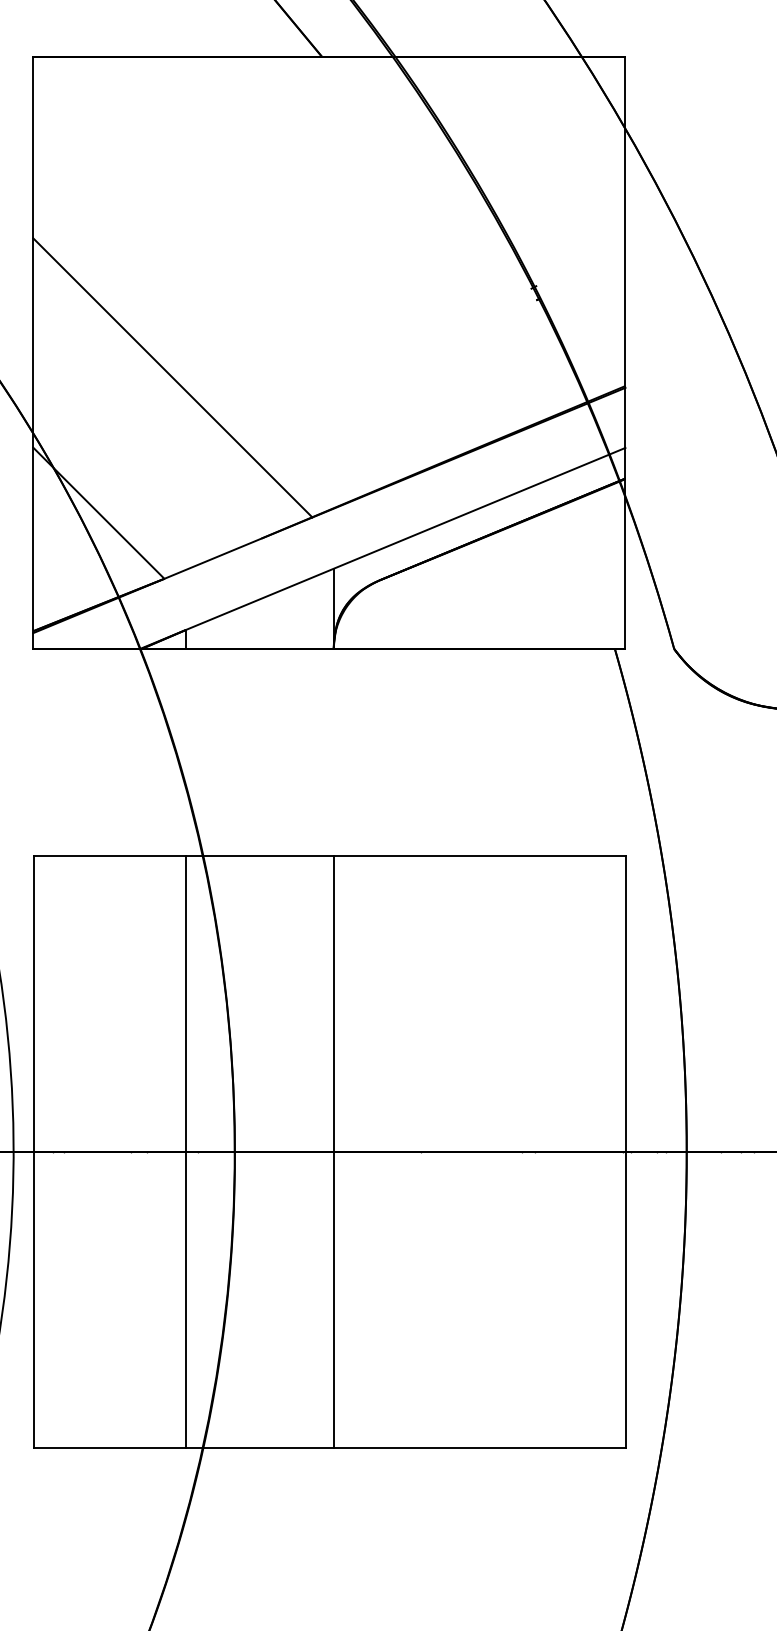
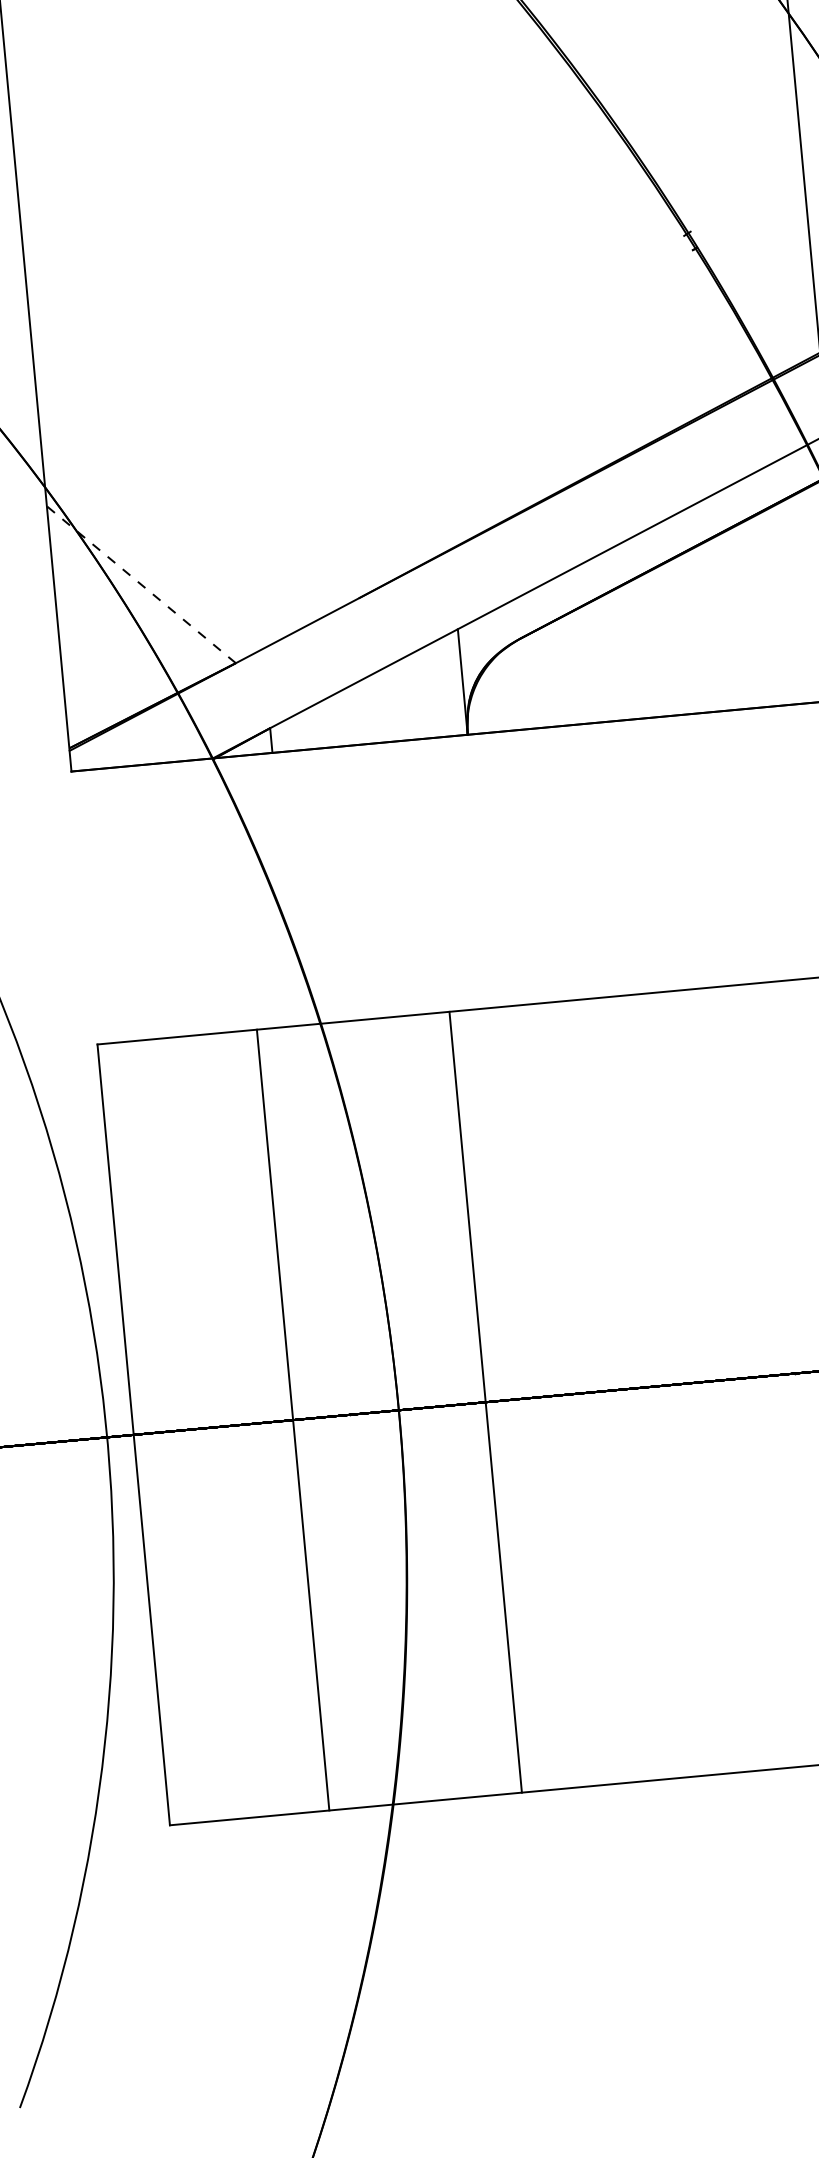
line: (172, 377) -> (221, 396), removed
line: (98, 513) -> (140, 585), solid -> dashed
line: (185, 1151) -> (292, 1419), moved
line: (333, 1151) -> (485, 1401), moved

